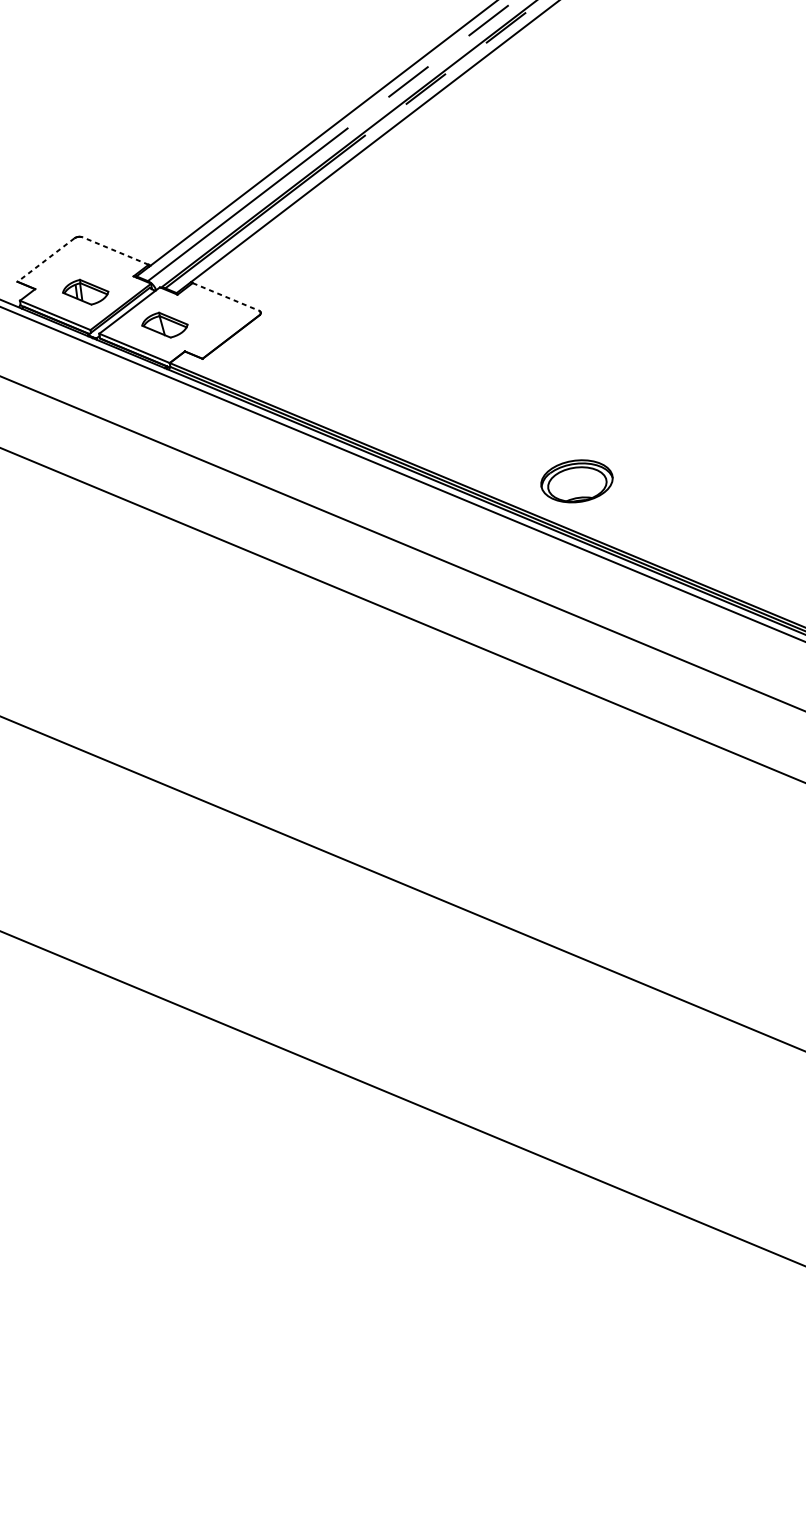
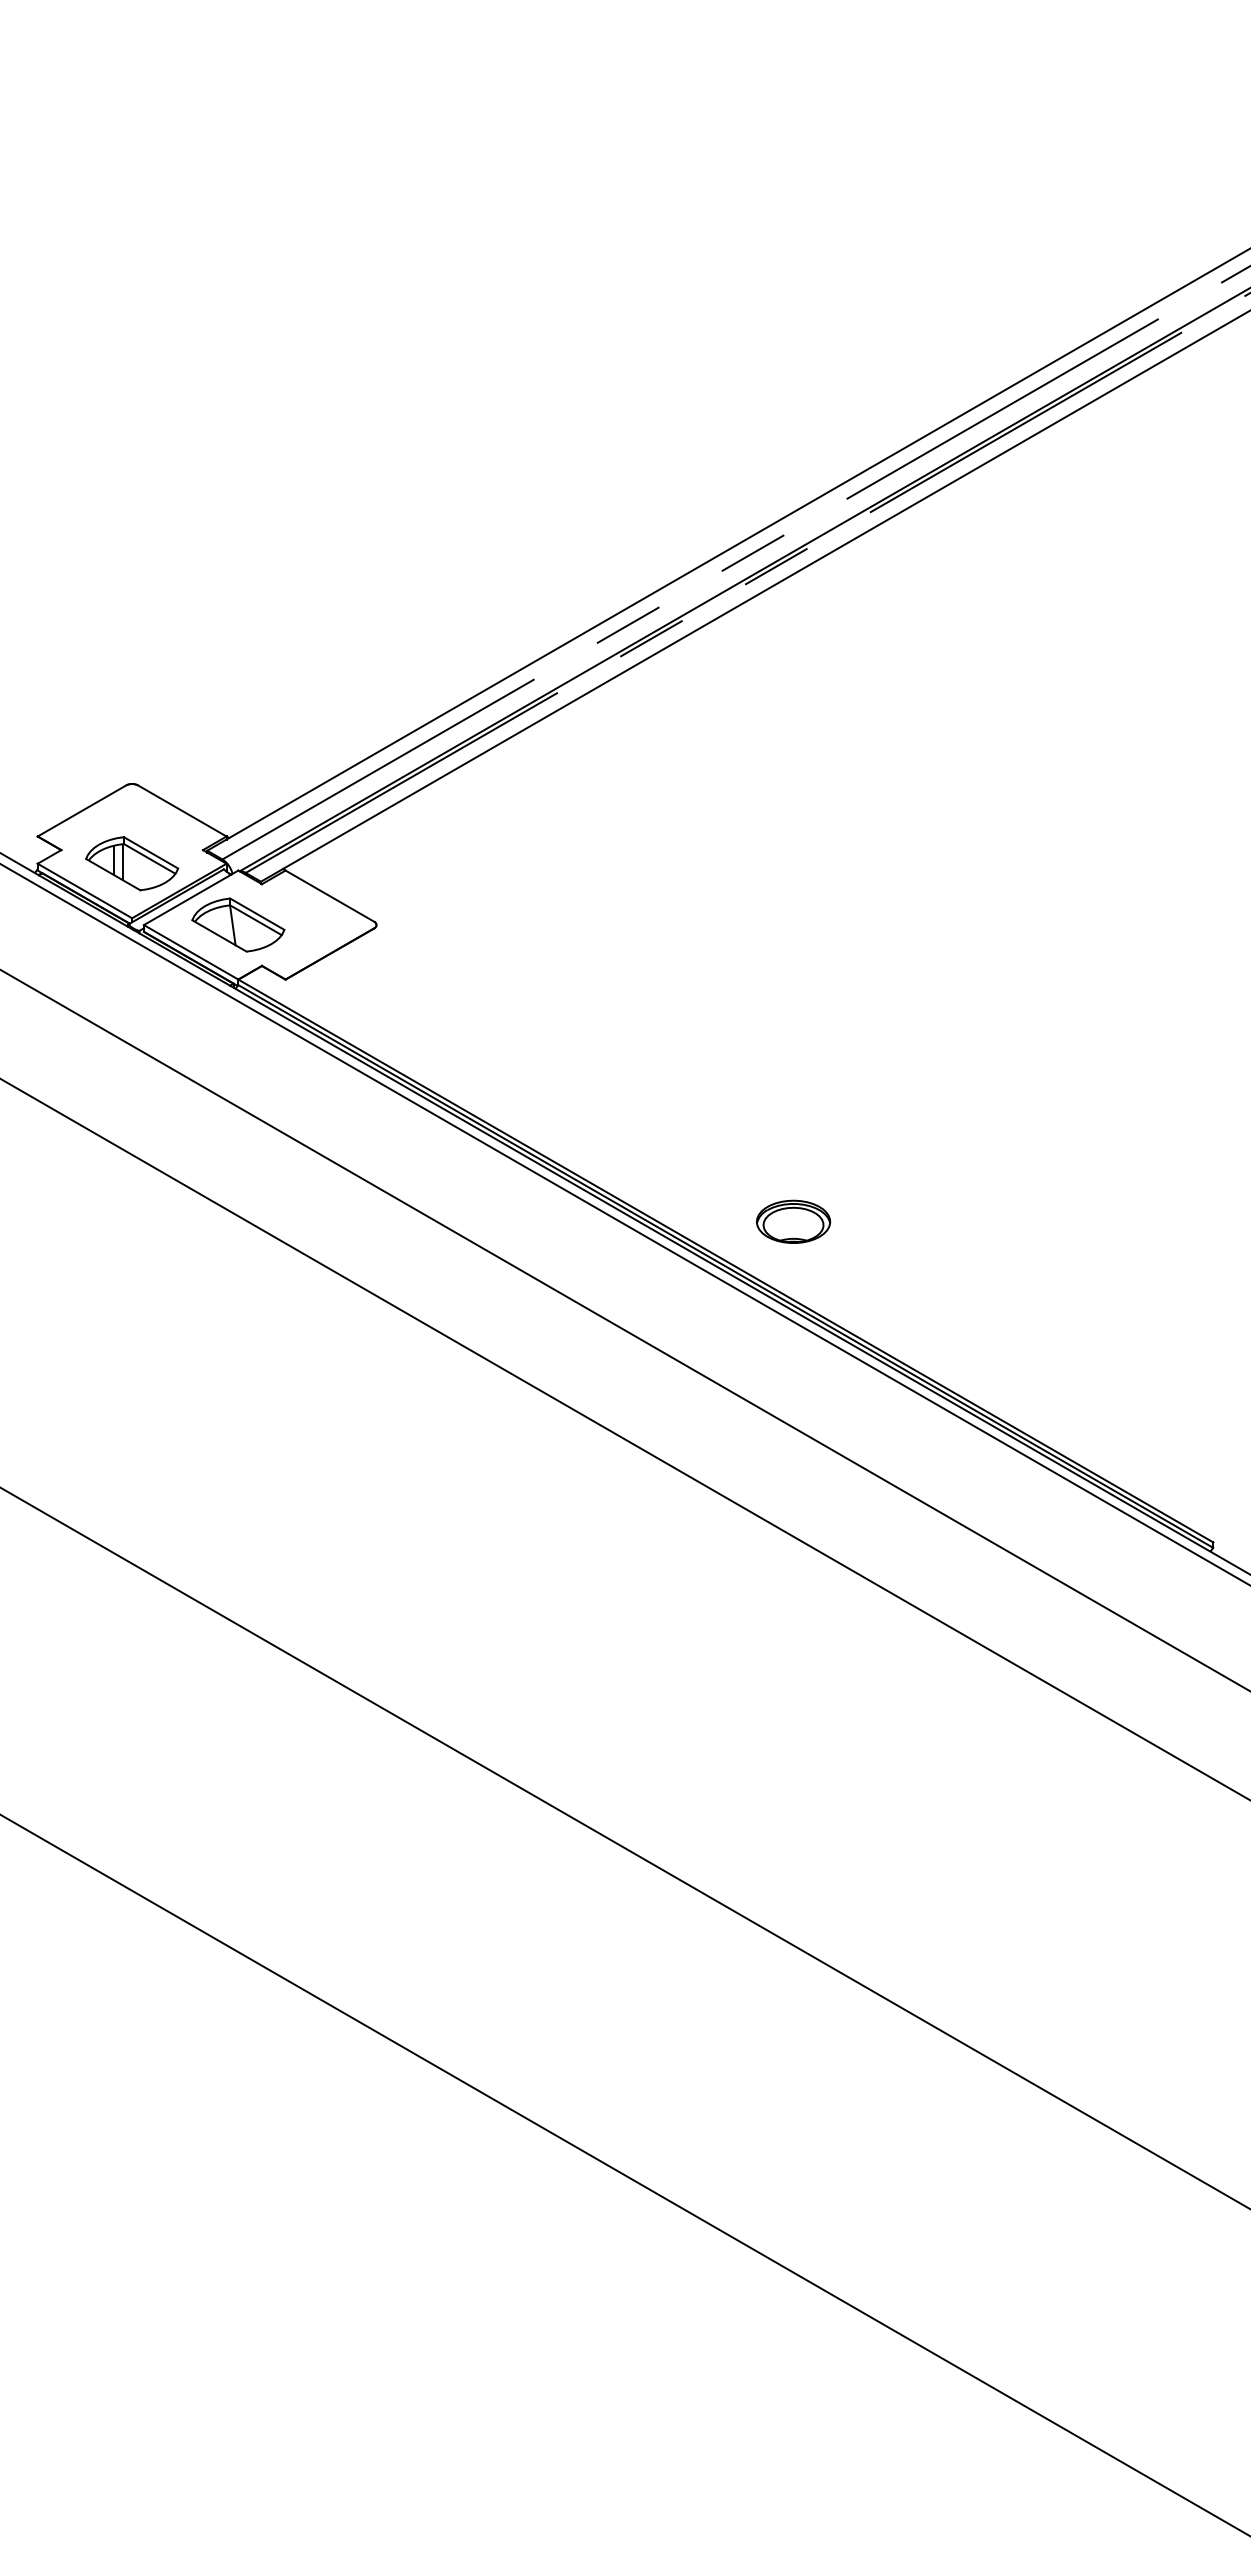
line: (115, 250) -> (181, 810), dashed -> solid
line: (45, 260) -> (81, 811), dashed -> solid
part: (85, 292) -> (132, 863), size x1.43
line: (226, 297) -> (330, 896), dashed -> solid
part: (164, 324) -> (238, 924), size x1.43
part: (577, 480) -> (793, 1221), size x0.71

